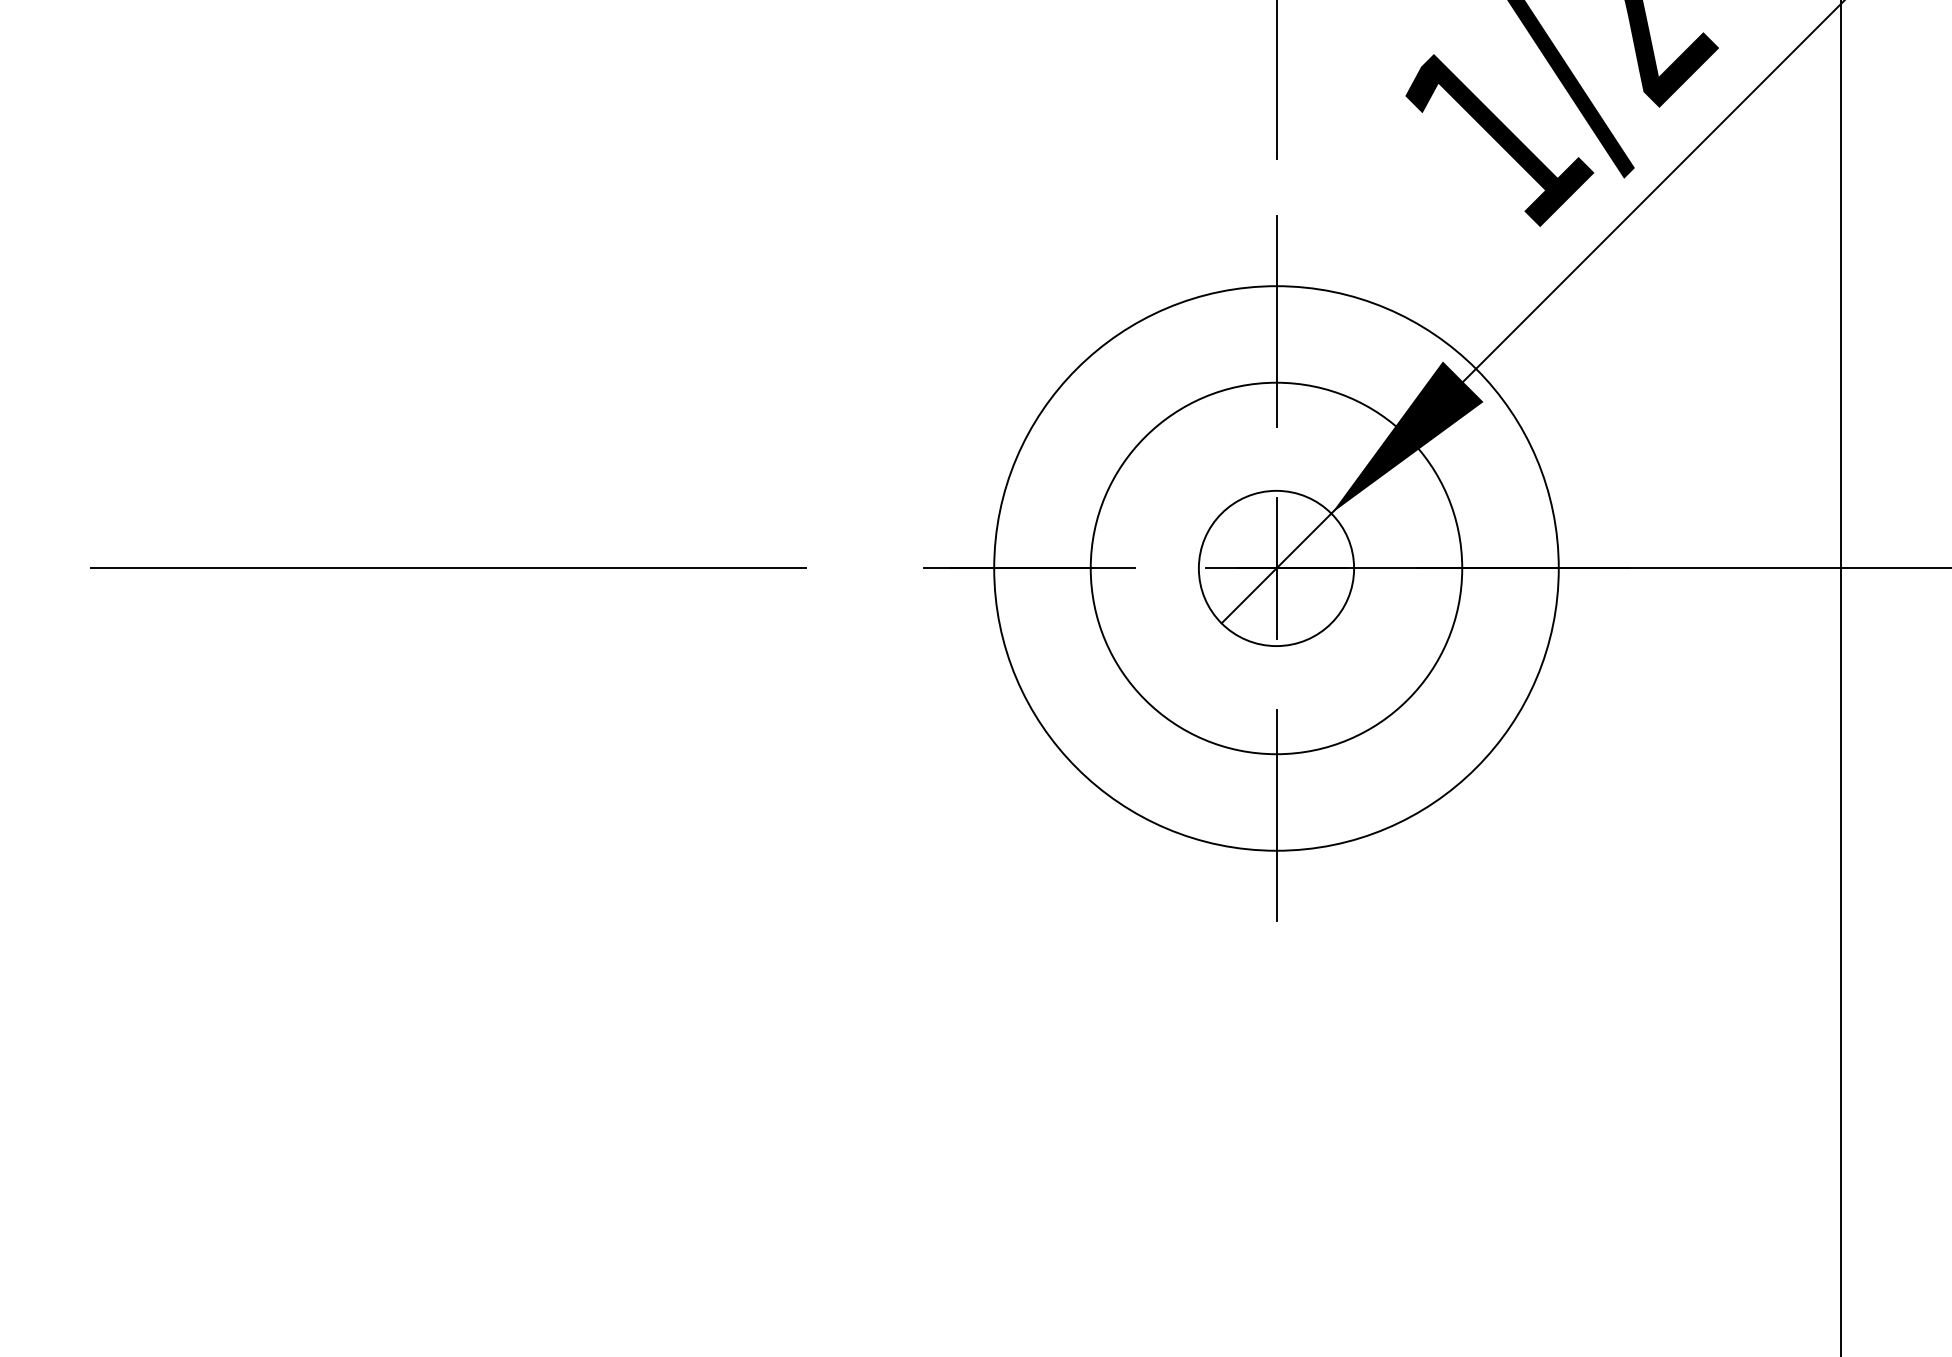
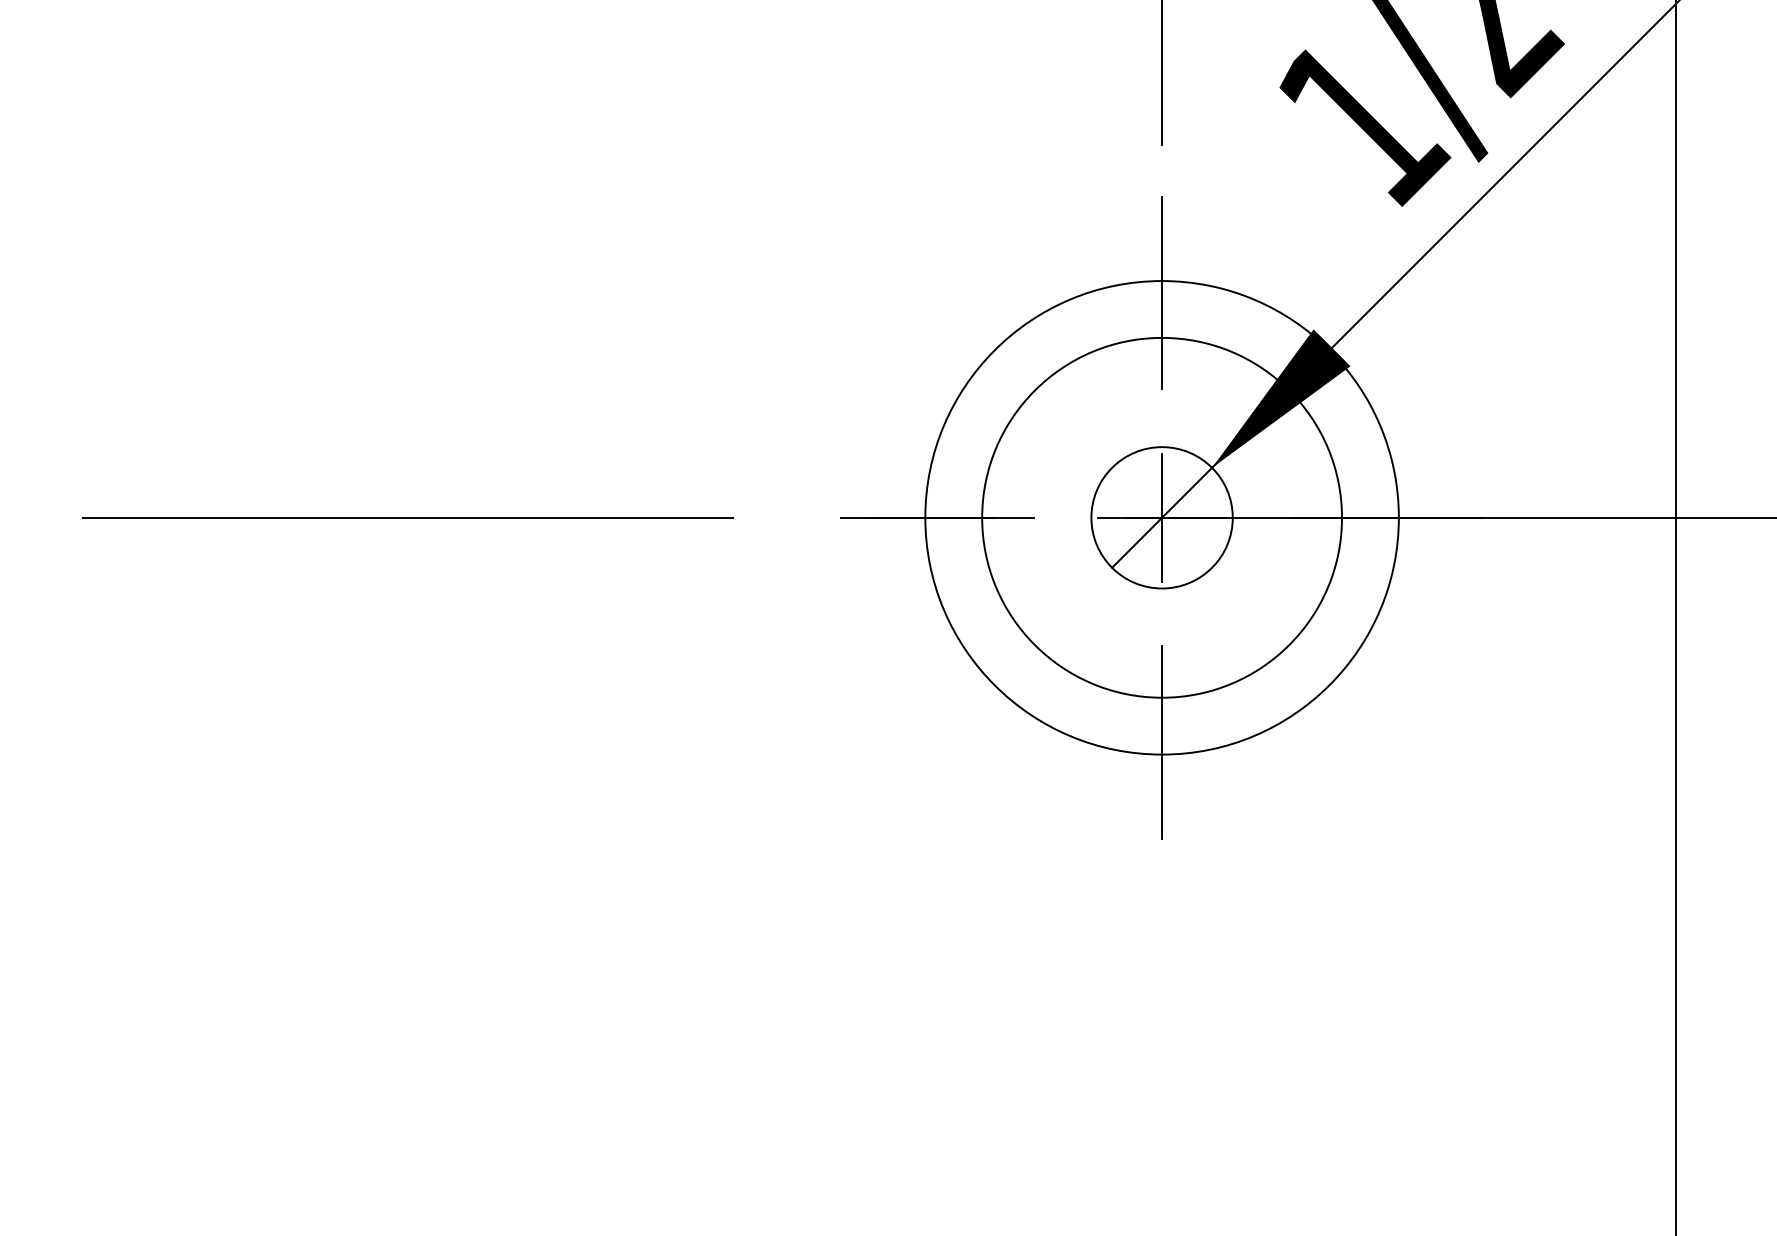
circle: (1276, 568) -> (1162, 517), size x0.7
circle: (1276, 568) -> (1162, 517), size x1.4

